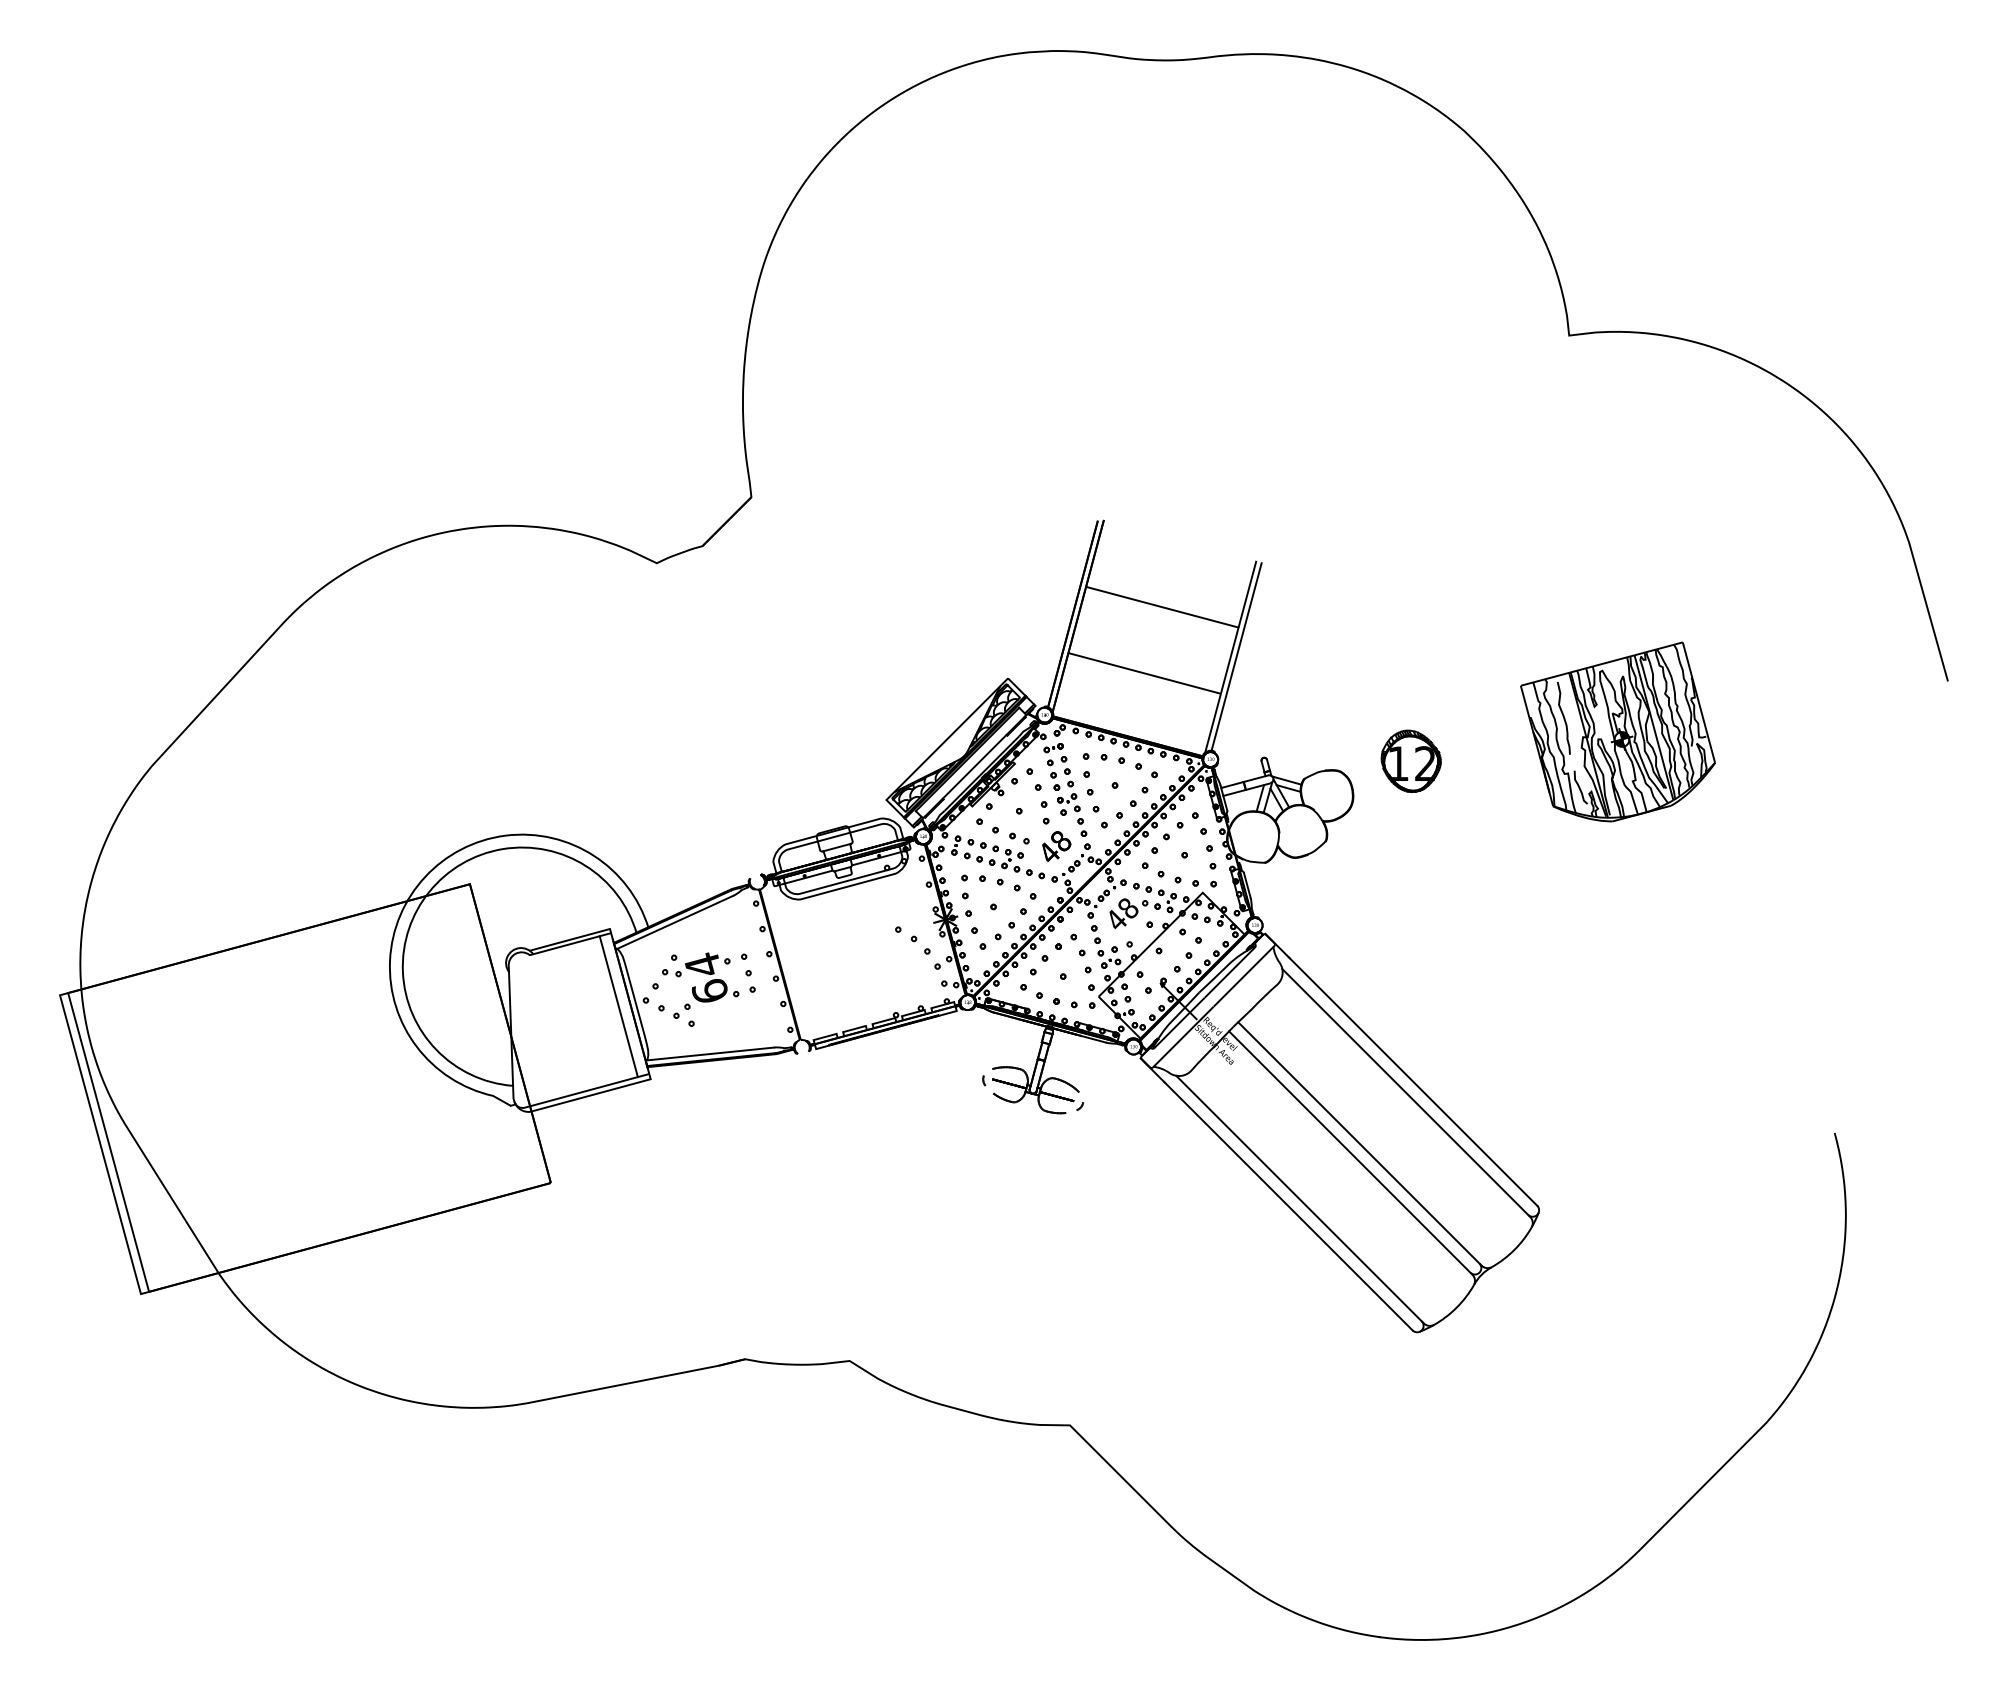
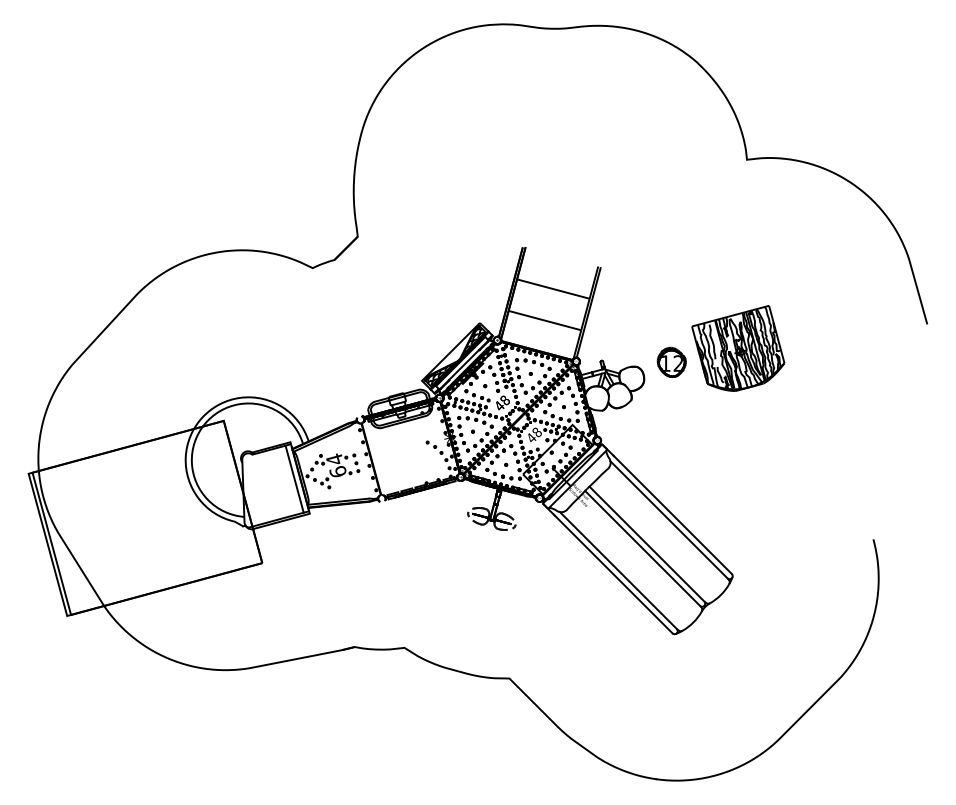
part: (1618, 732) -> (738, 348), moved

